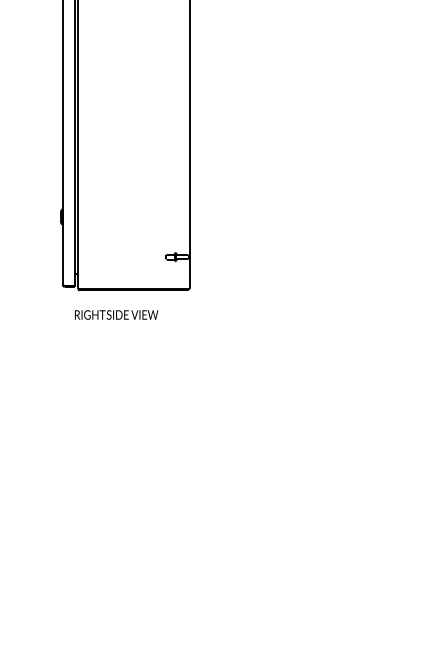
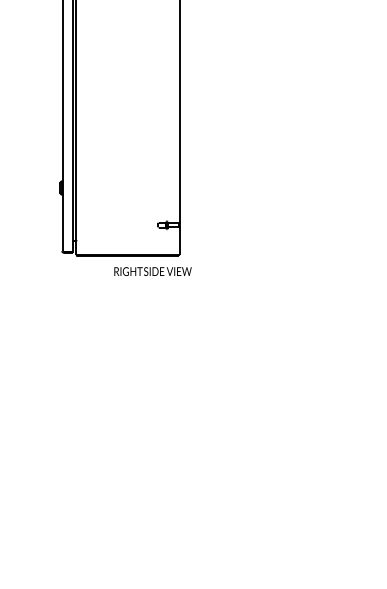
text: (116, 314) -> (152, 271), moved

